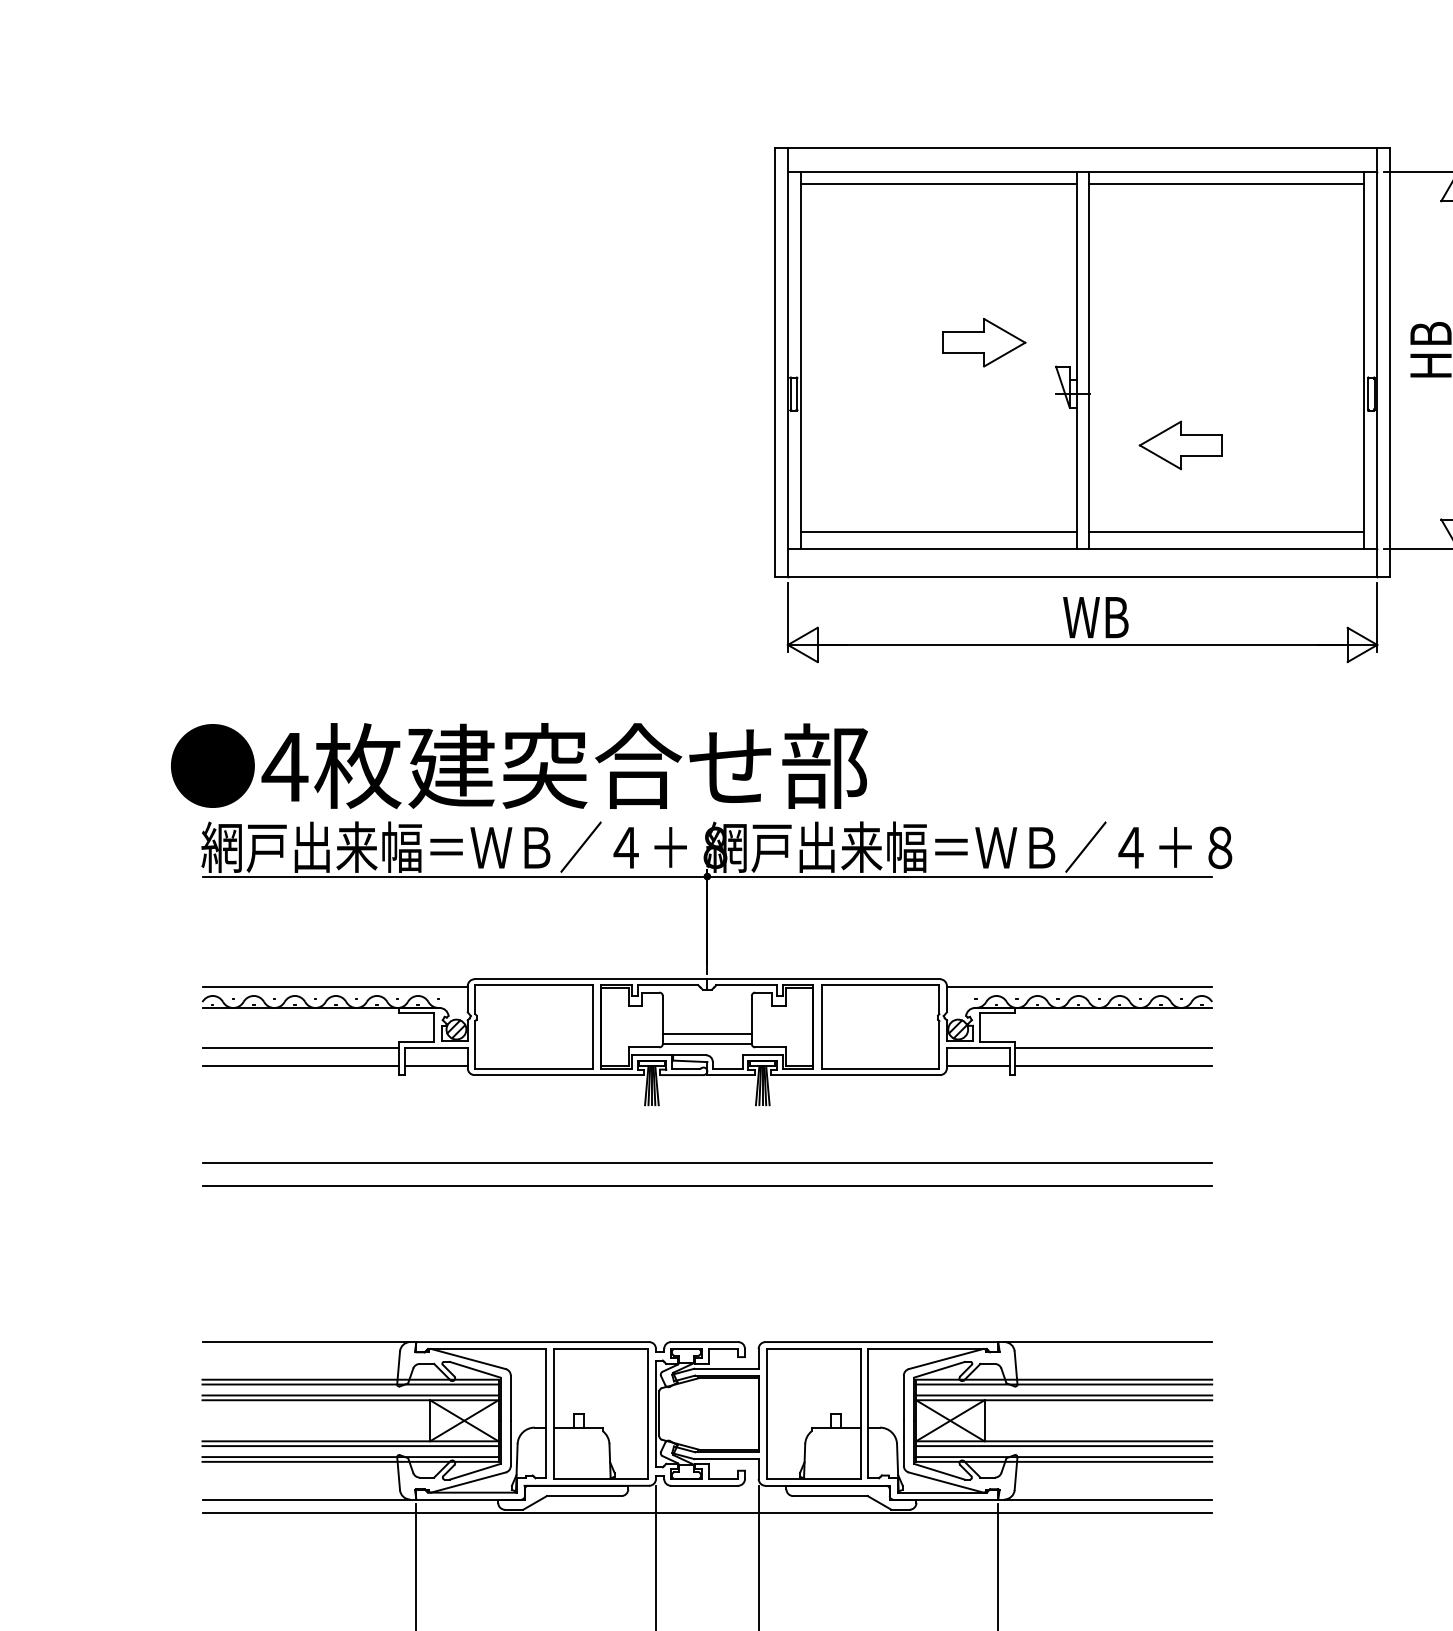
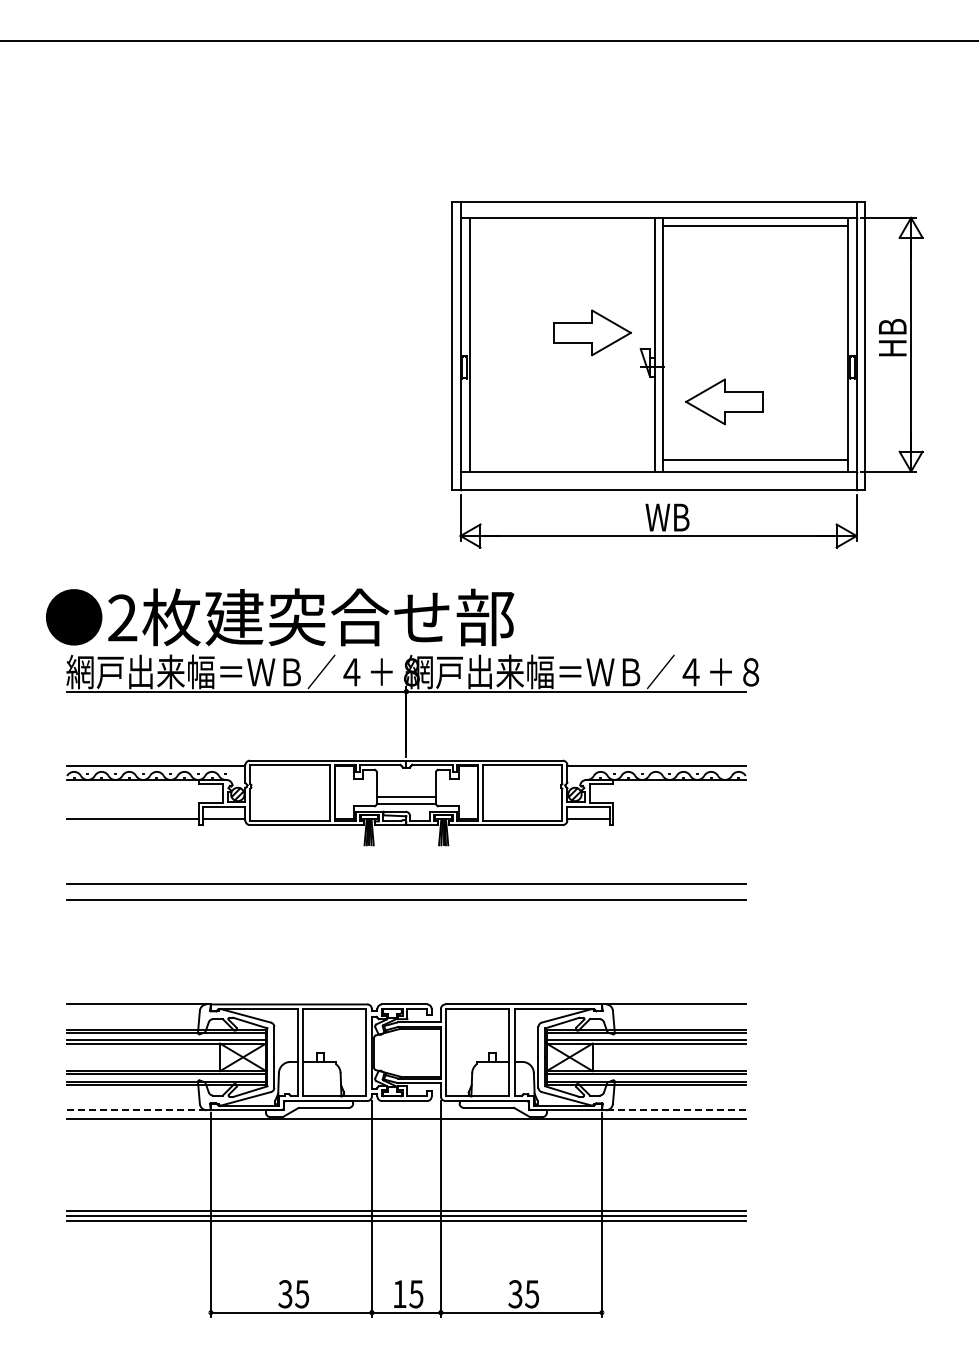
line: (938, 182) -> (561, 225), removed
part: (984, 342) -> (592, 332), size x1.4
part: (1180, 444) -> (724, 401), size x1.4
line: (938, 532) -> (561, 460), removed
text: (284, 766) -> (122, 617), 4 -> 2
line: (301, 1048) -> (133, 807), removed
line: (1113, 1048) -> (679, 807), removed
line: (1113, 1066) -> (679, 819), removed
line: (305, 1499) -> (136, 1110), solid -> dashed
line: (1107, 1499) -> (675, 1110), solid -> dashed

